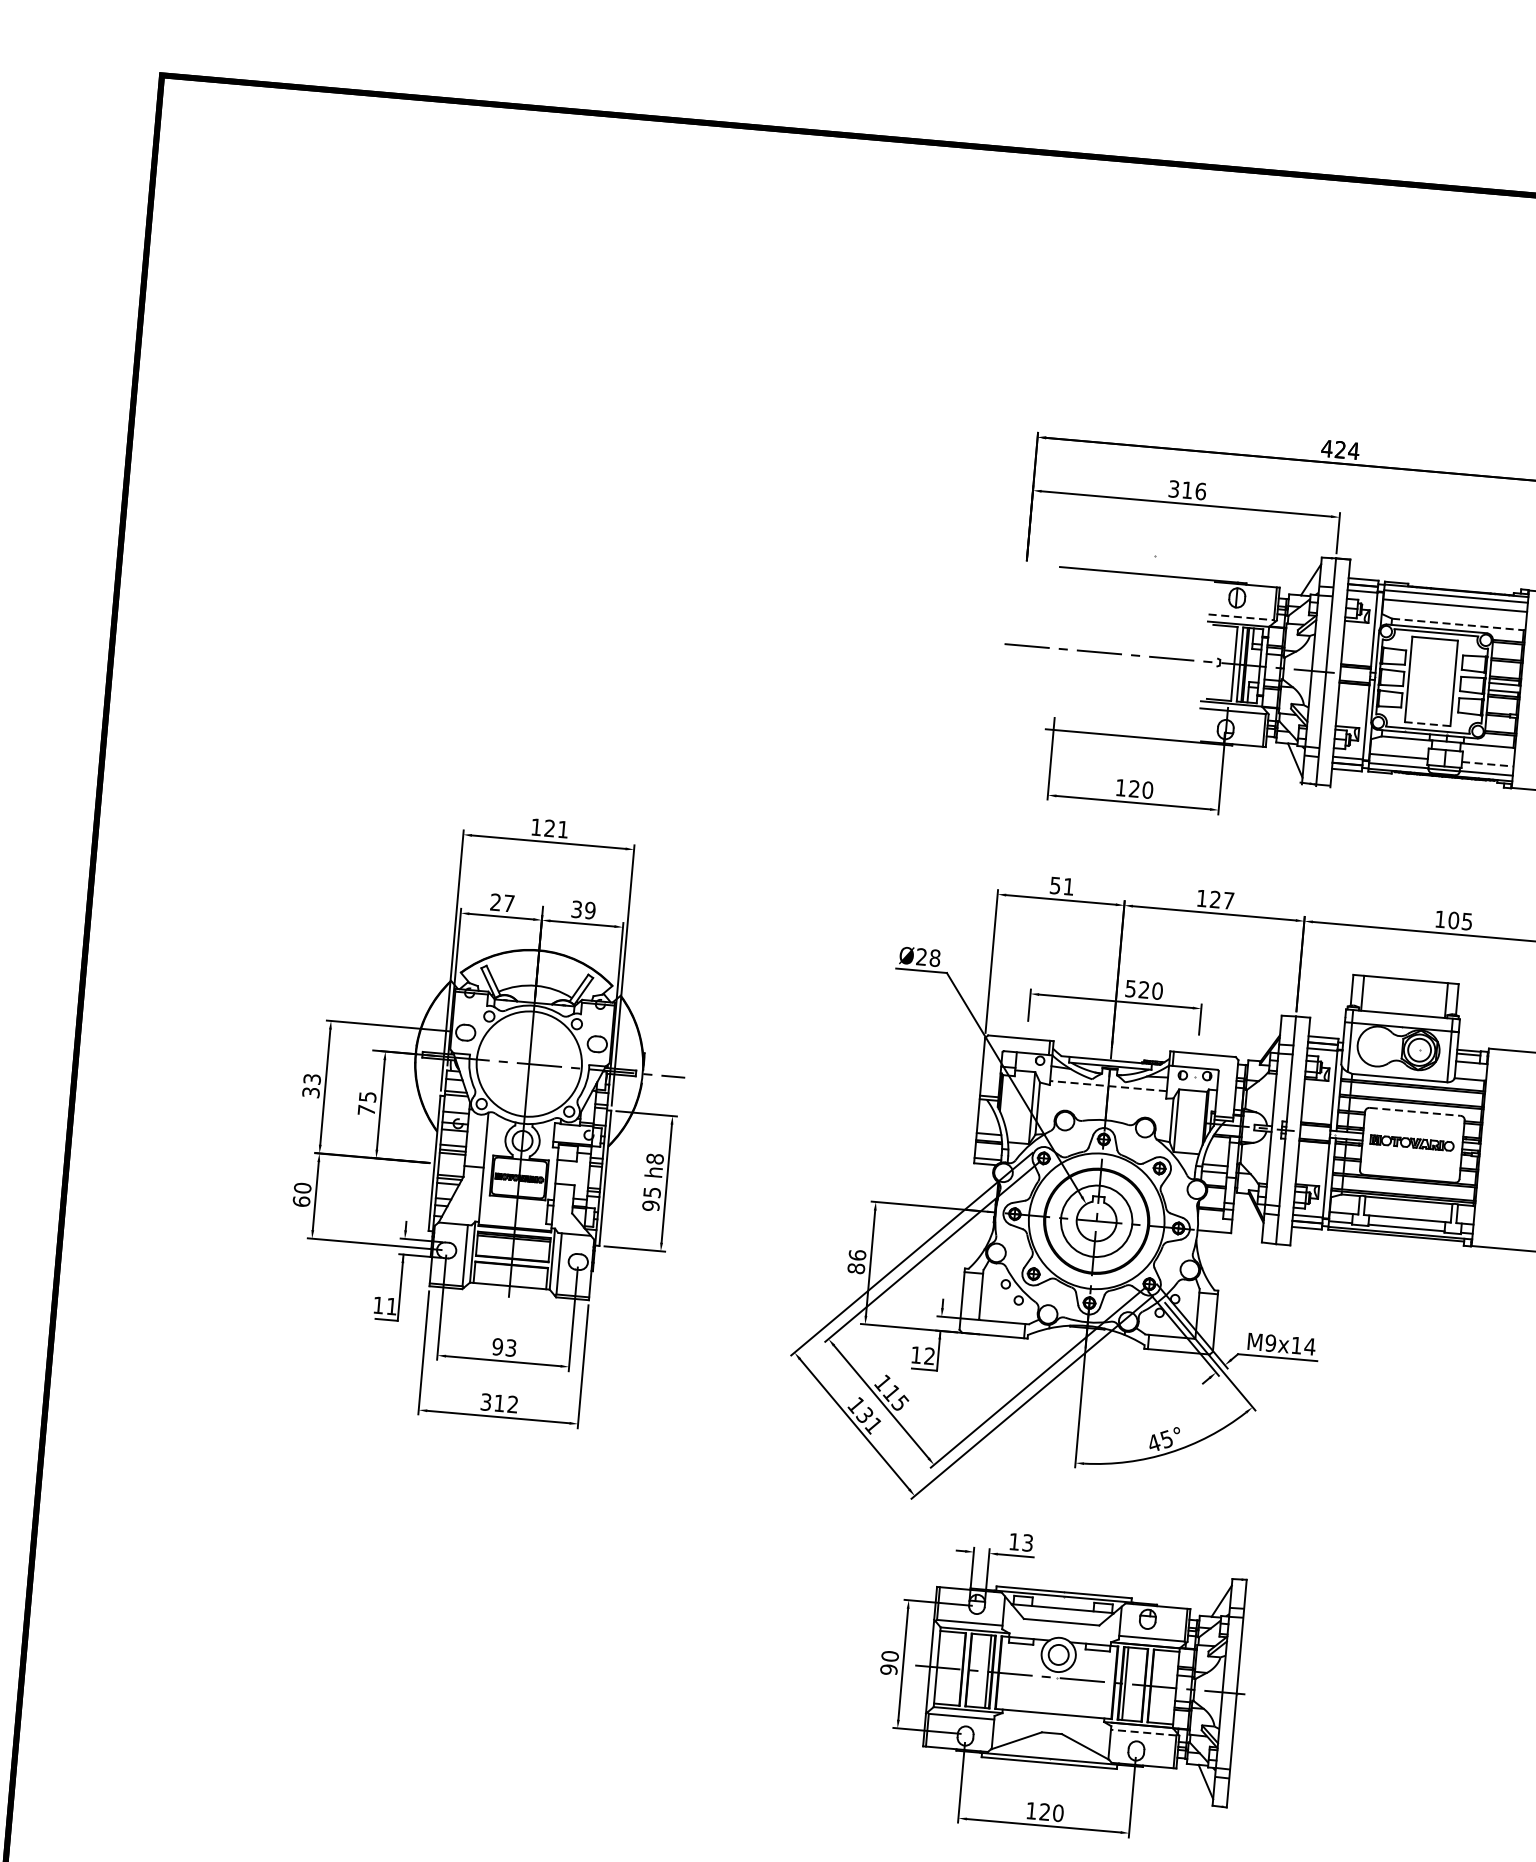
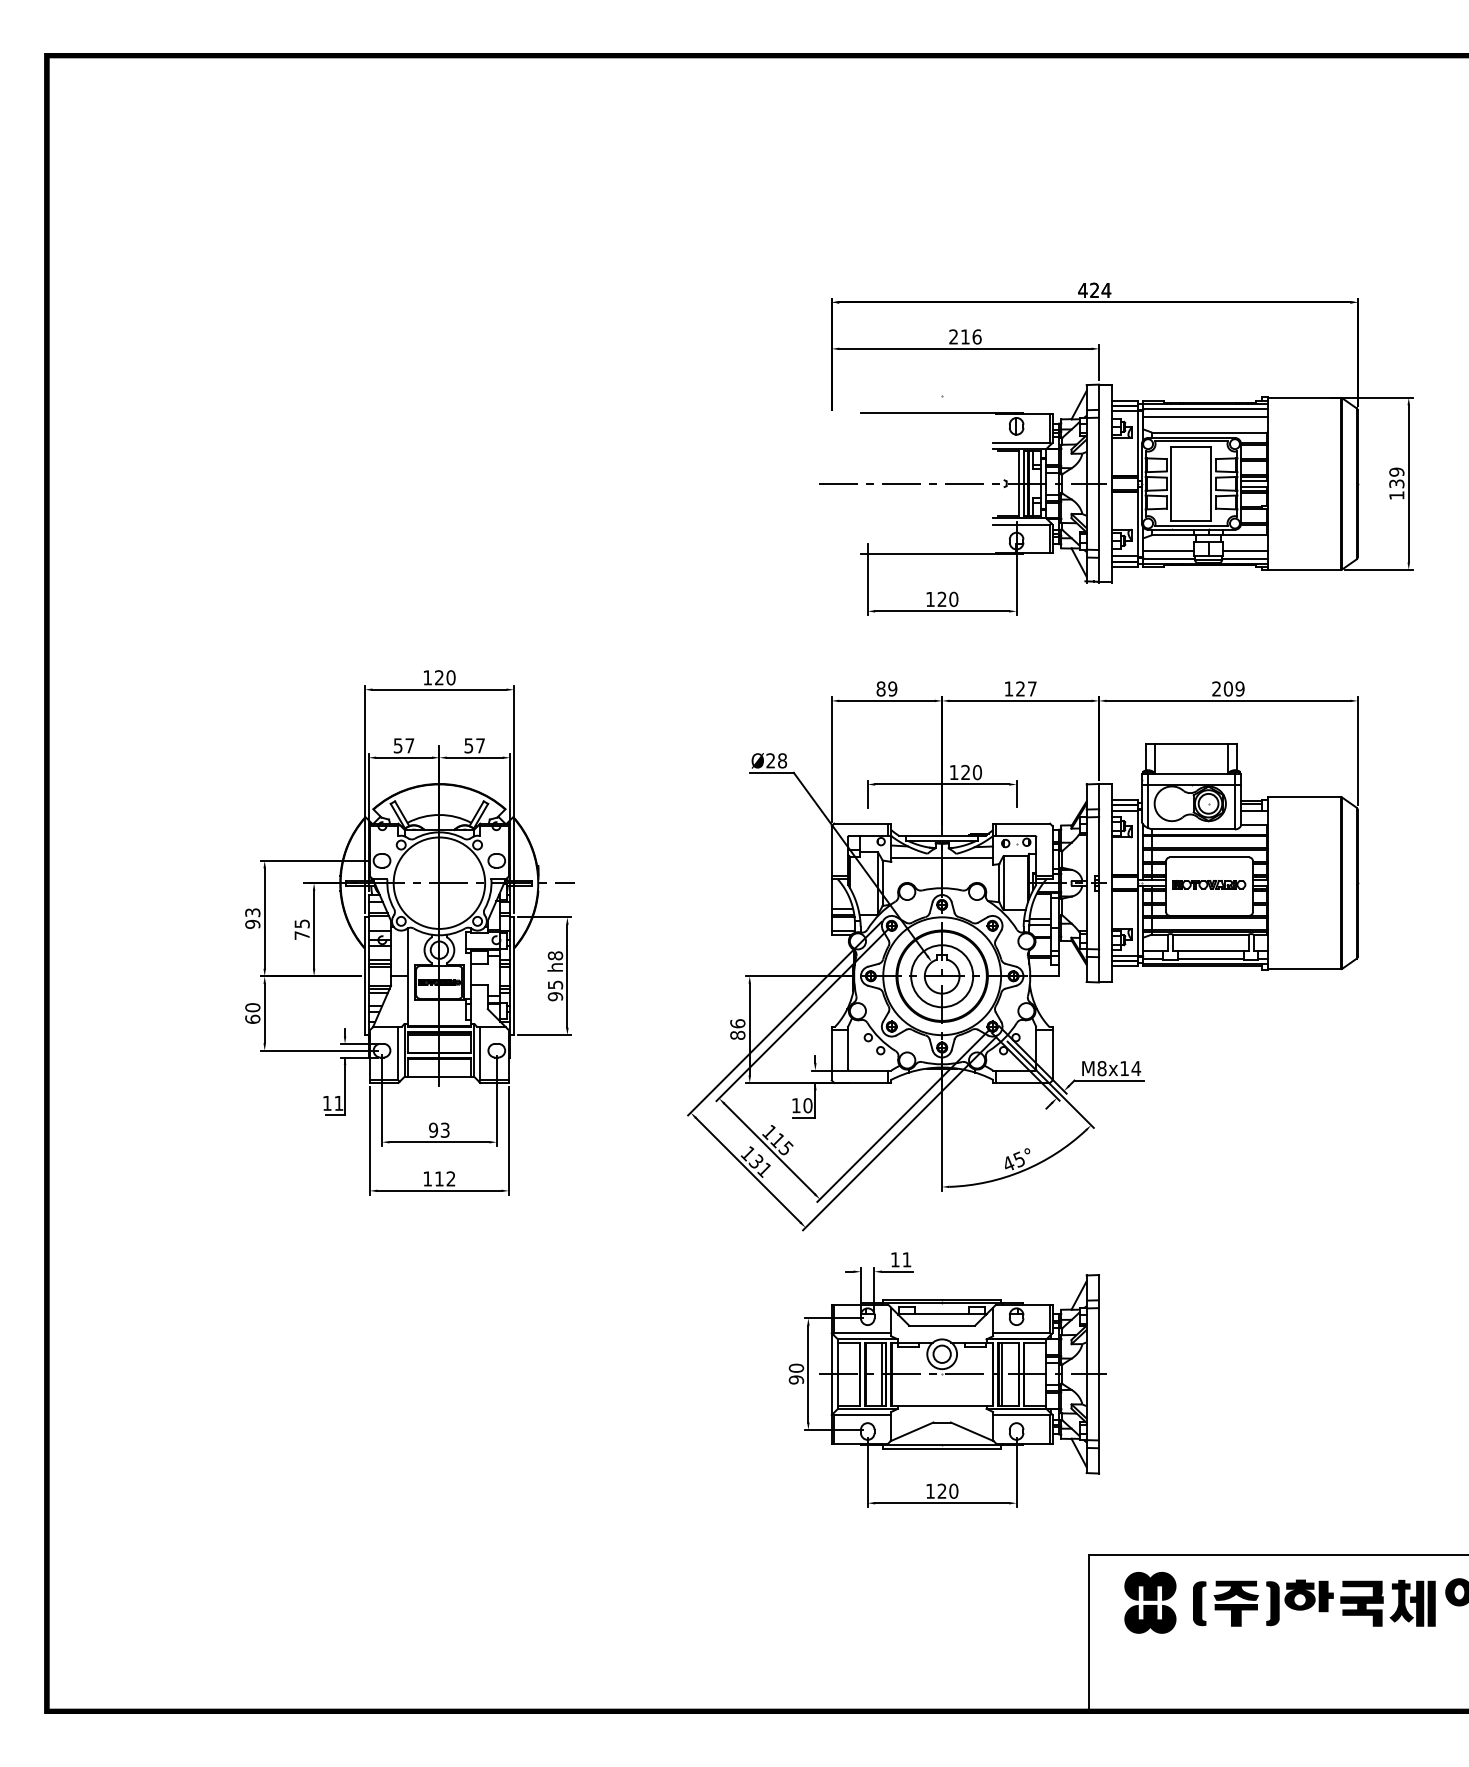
text: (1173, 488) -> (953, 336), 316 -> 216
line: (1241, 616) -> (1021, 442), dashed -> solid
line: (1459, 624) -> (1210, 432), dashed -> solid
line: (1427, 724) -> (1190, 521), dashed -> solid
line: (1488, 764) -> (1246, 551), dashed -> solid
text: (562, 829) -> (450, 677), 121 -> 120
text: (1061, 885) -> (886, 688), 51 -> 89
text: (495, 901) -> (397, 745), 27 -> 57
text: (584, 909) -> (475, 745), 39 -> 57
text: (1453, 919) -> (1228, 688), 105 -> 209
text: (1130, 988) -> (953, 772), 520 -> 120
line: (1108, 1086) -> (942, 858), dashed -> solid
text: (310, 1091) -> (252, 923), 33 -> 93
line: (1415, 1111) -> (1209, 857), dashed -> solid
text: (1270, 1343) -> (1101, 1068), M9x14 -> M8x14
text: (929, 1356) -> (807, 1105), 12 -> 10
text: (485, 1401) -> (427, 1178), 312 -> 112
text: (1027, 1542) -> (906, 1259), 13 -> 11
line: (1143, 1733) -> (1021, 1415), dashed -> solid

